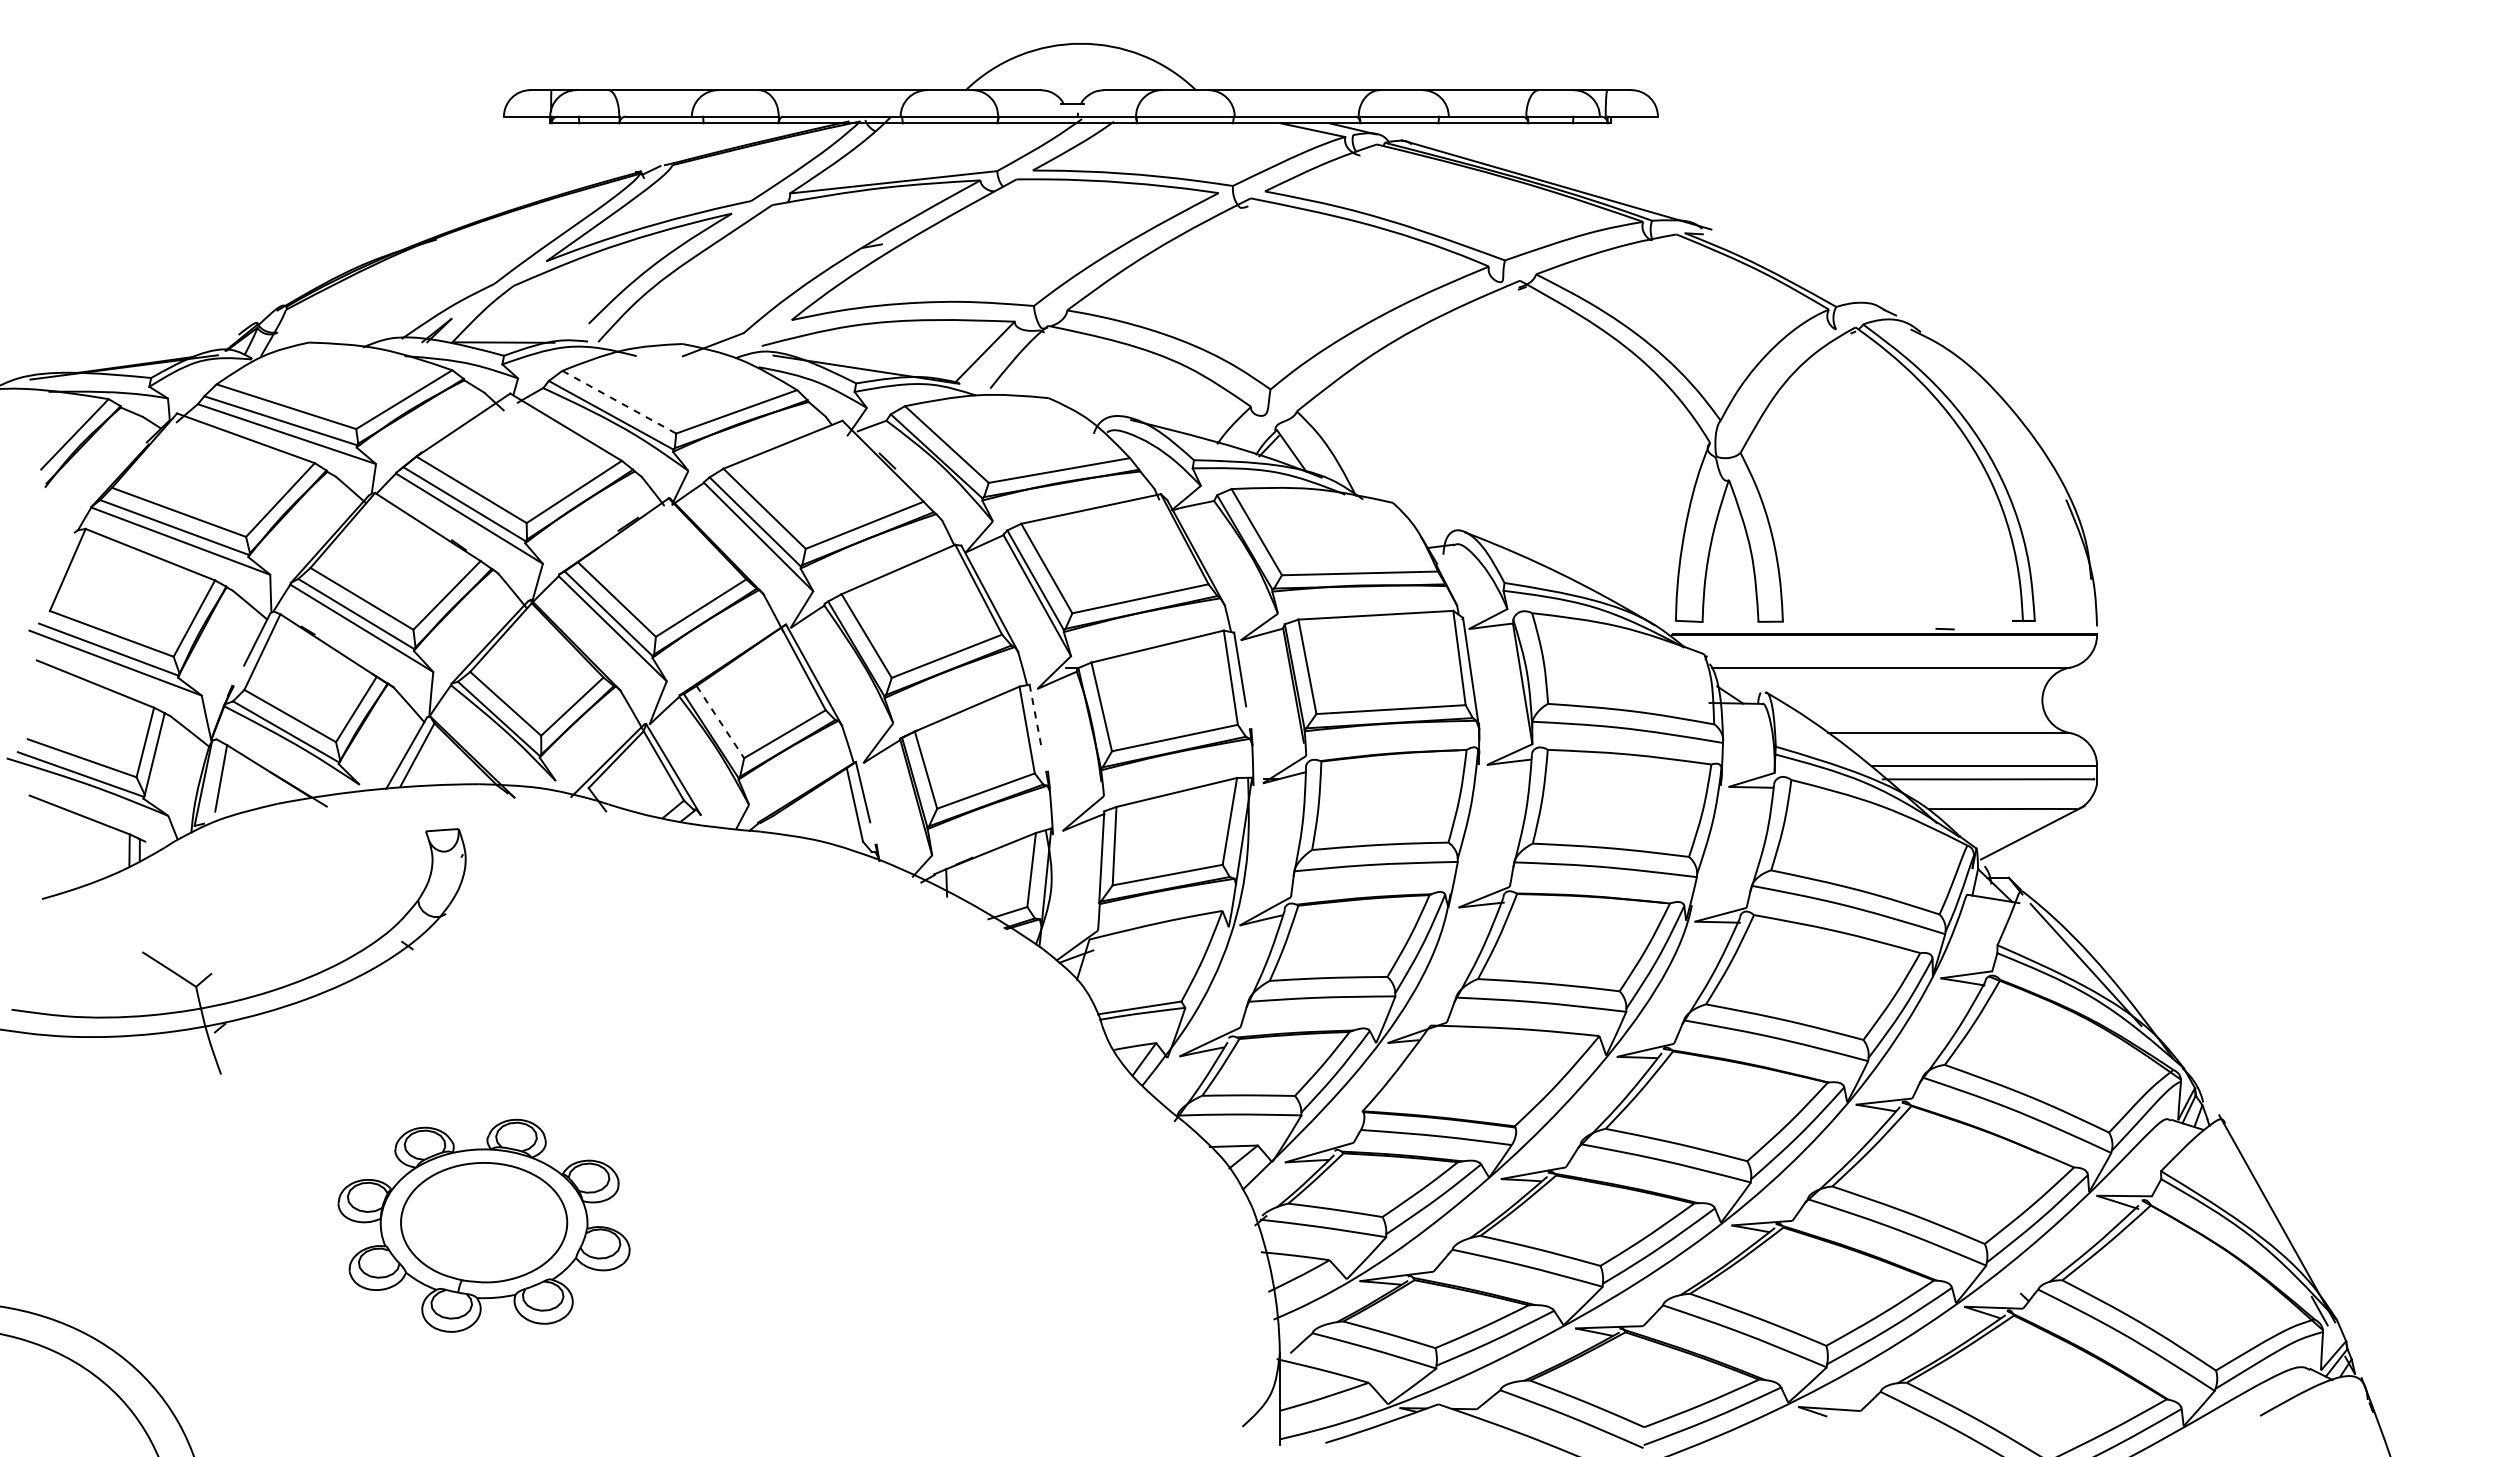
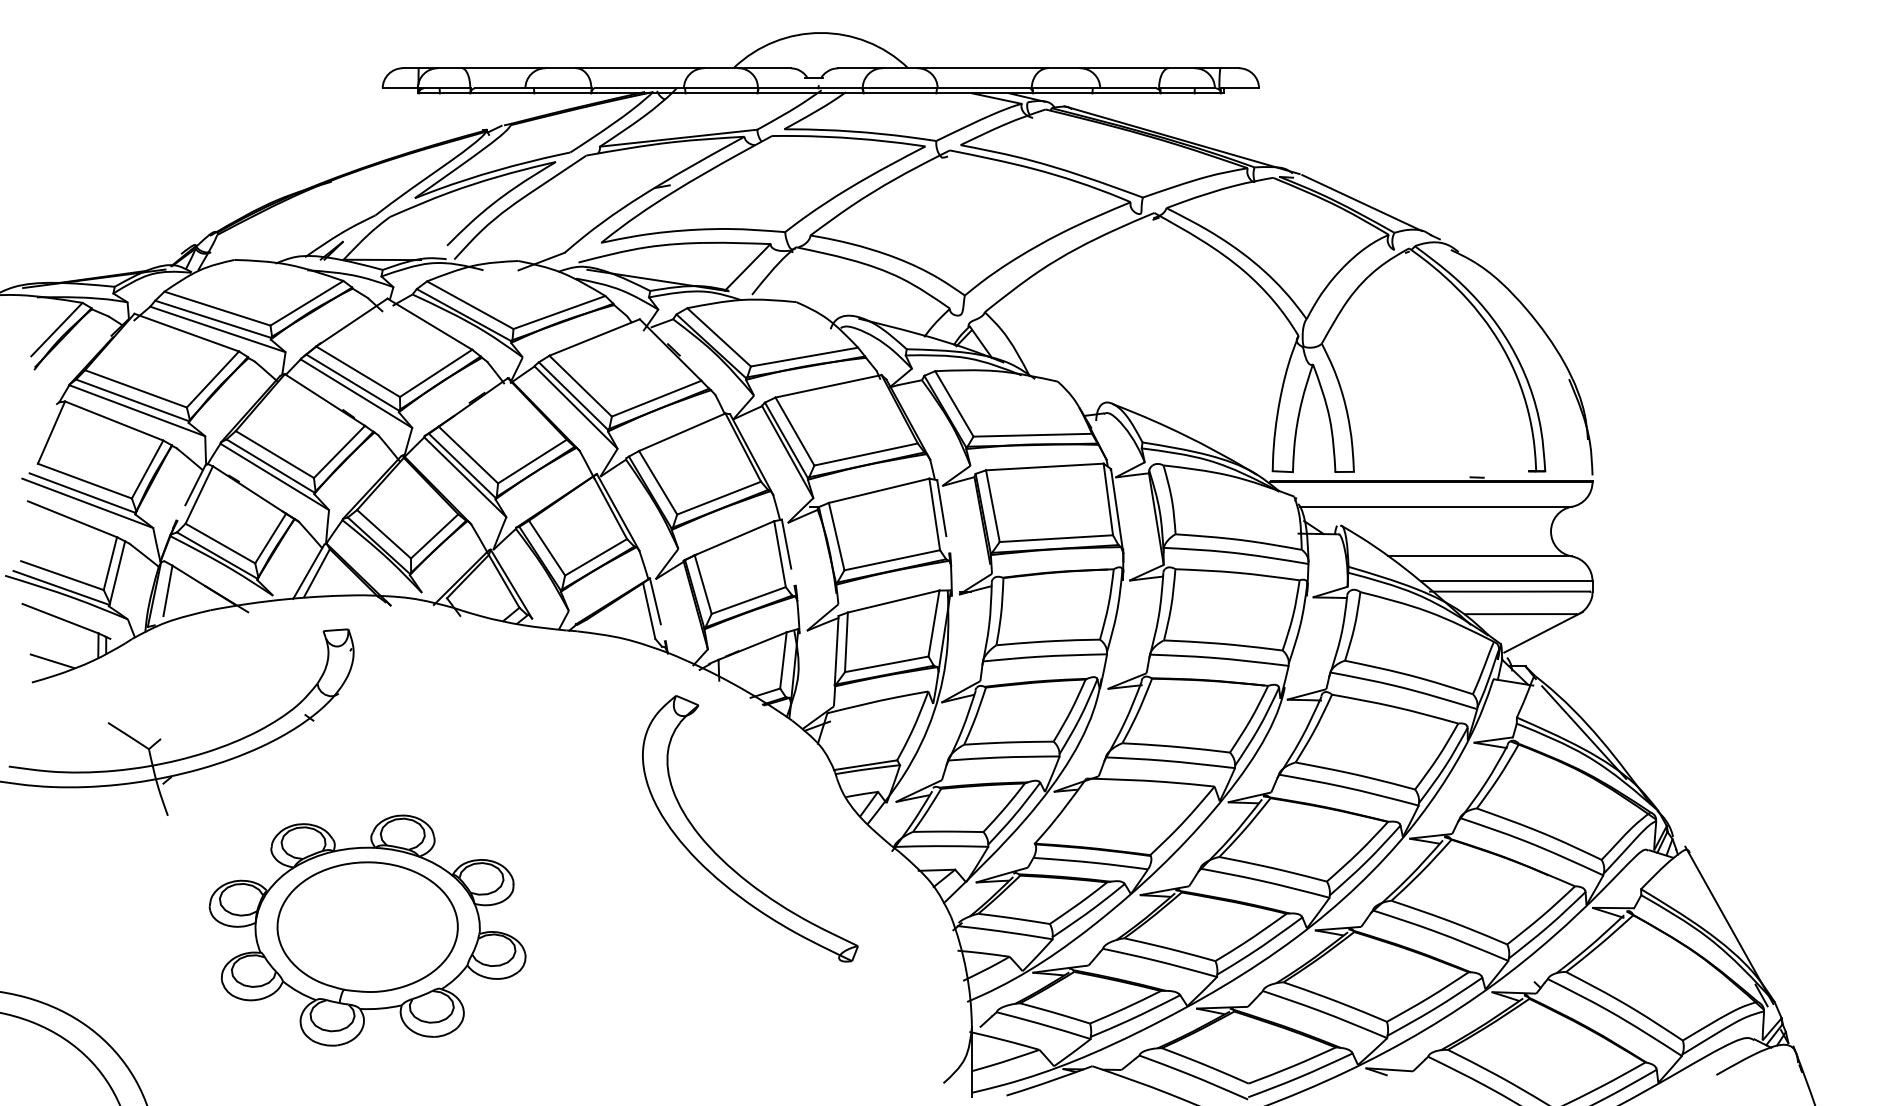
line: (1793, 267) -> (1361, 202), added
line: (619, 402) -> (470, 305), dashed -> solid
line: (1035, 716) -> (786, 543), dashed -> solid
line: (720, 722) -> (547, 548), dashed -> solid
line: (68, 871) -> (52, 661), added
part: (949, 1129) -> (721, 857), added
part: (483, 1225) -> (367, 930), size x1.43

